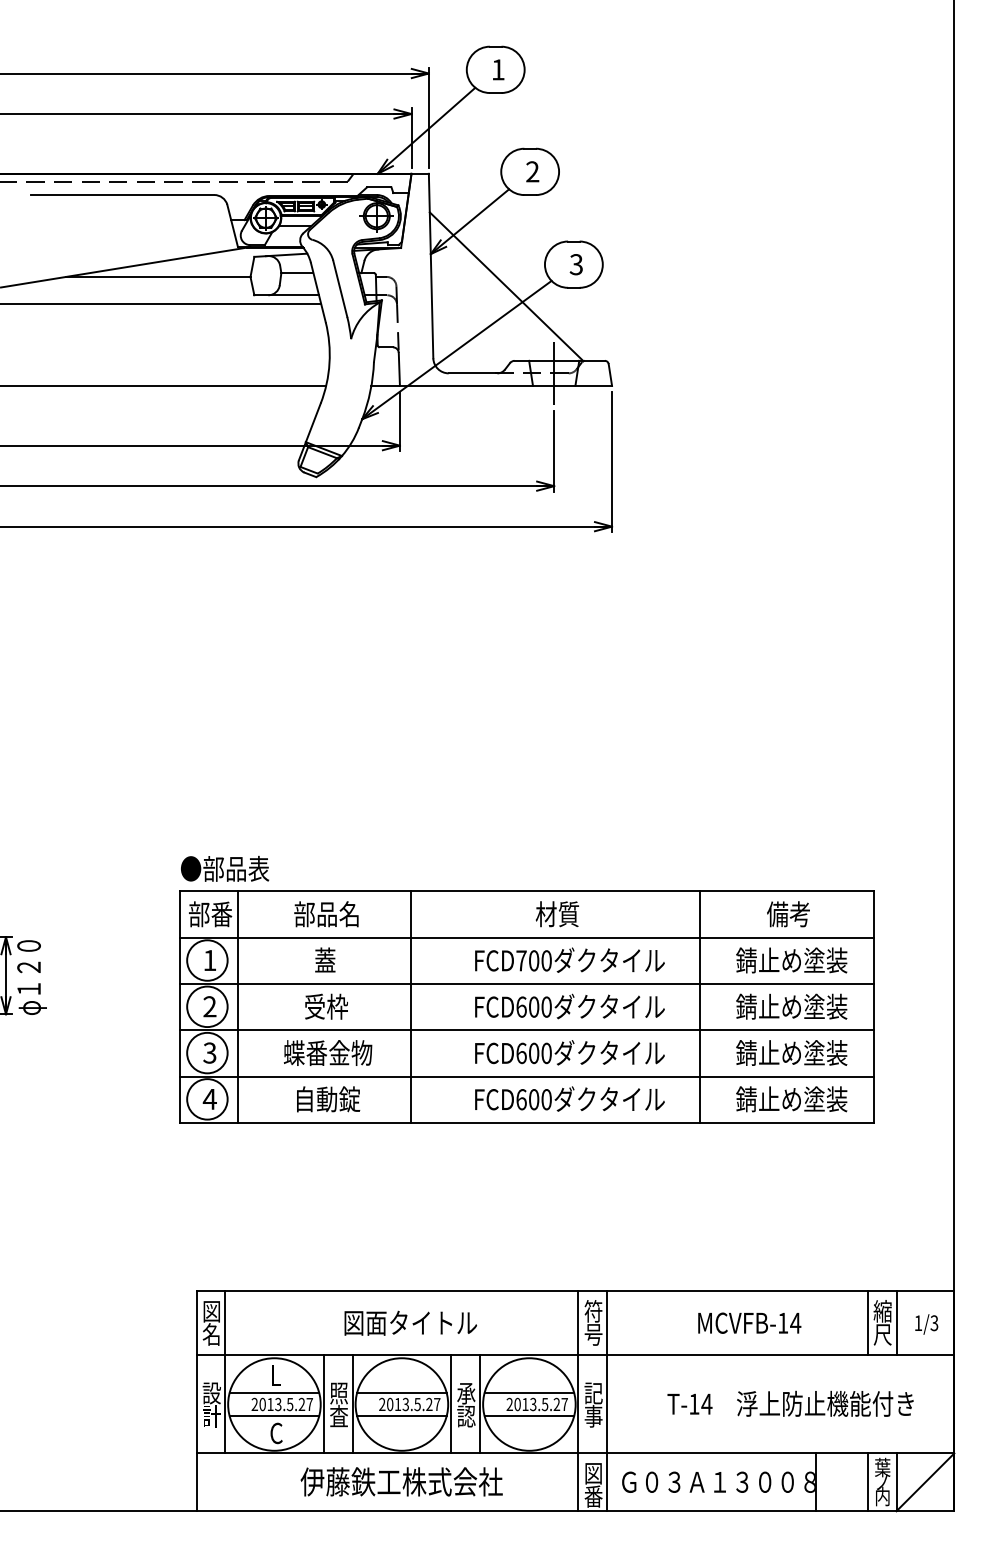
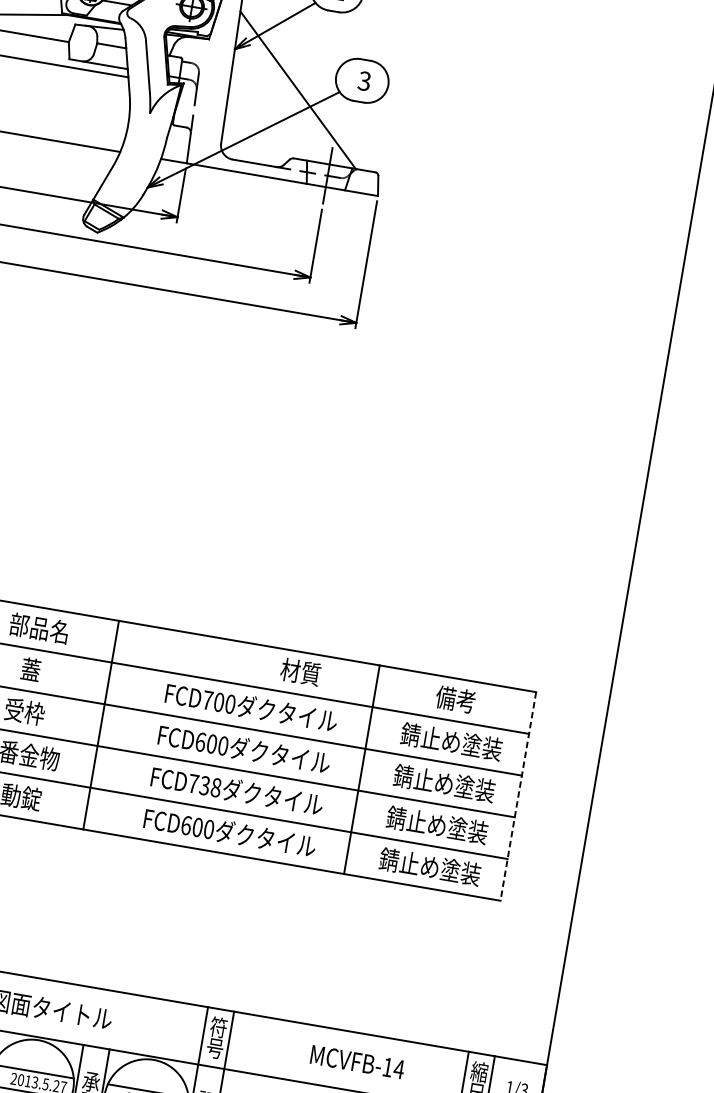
text: (556, 914) -> (299, 672), moved
line: (873, 1007) -> (517, 796), solid -> dashed
text: (533, 1053) -> (204, 785), FCD600 -> FCD738

